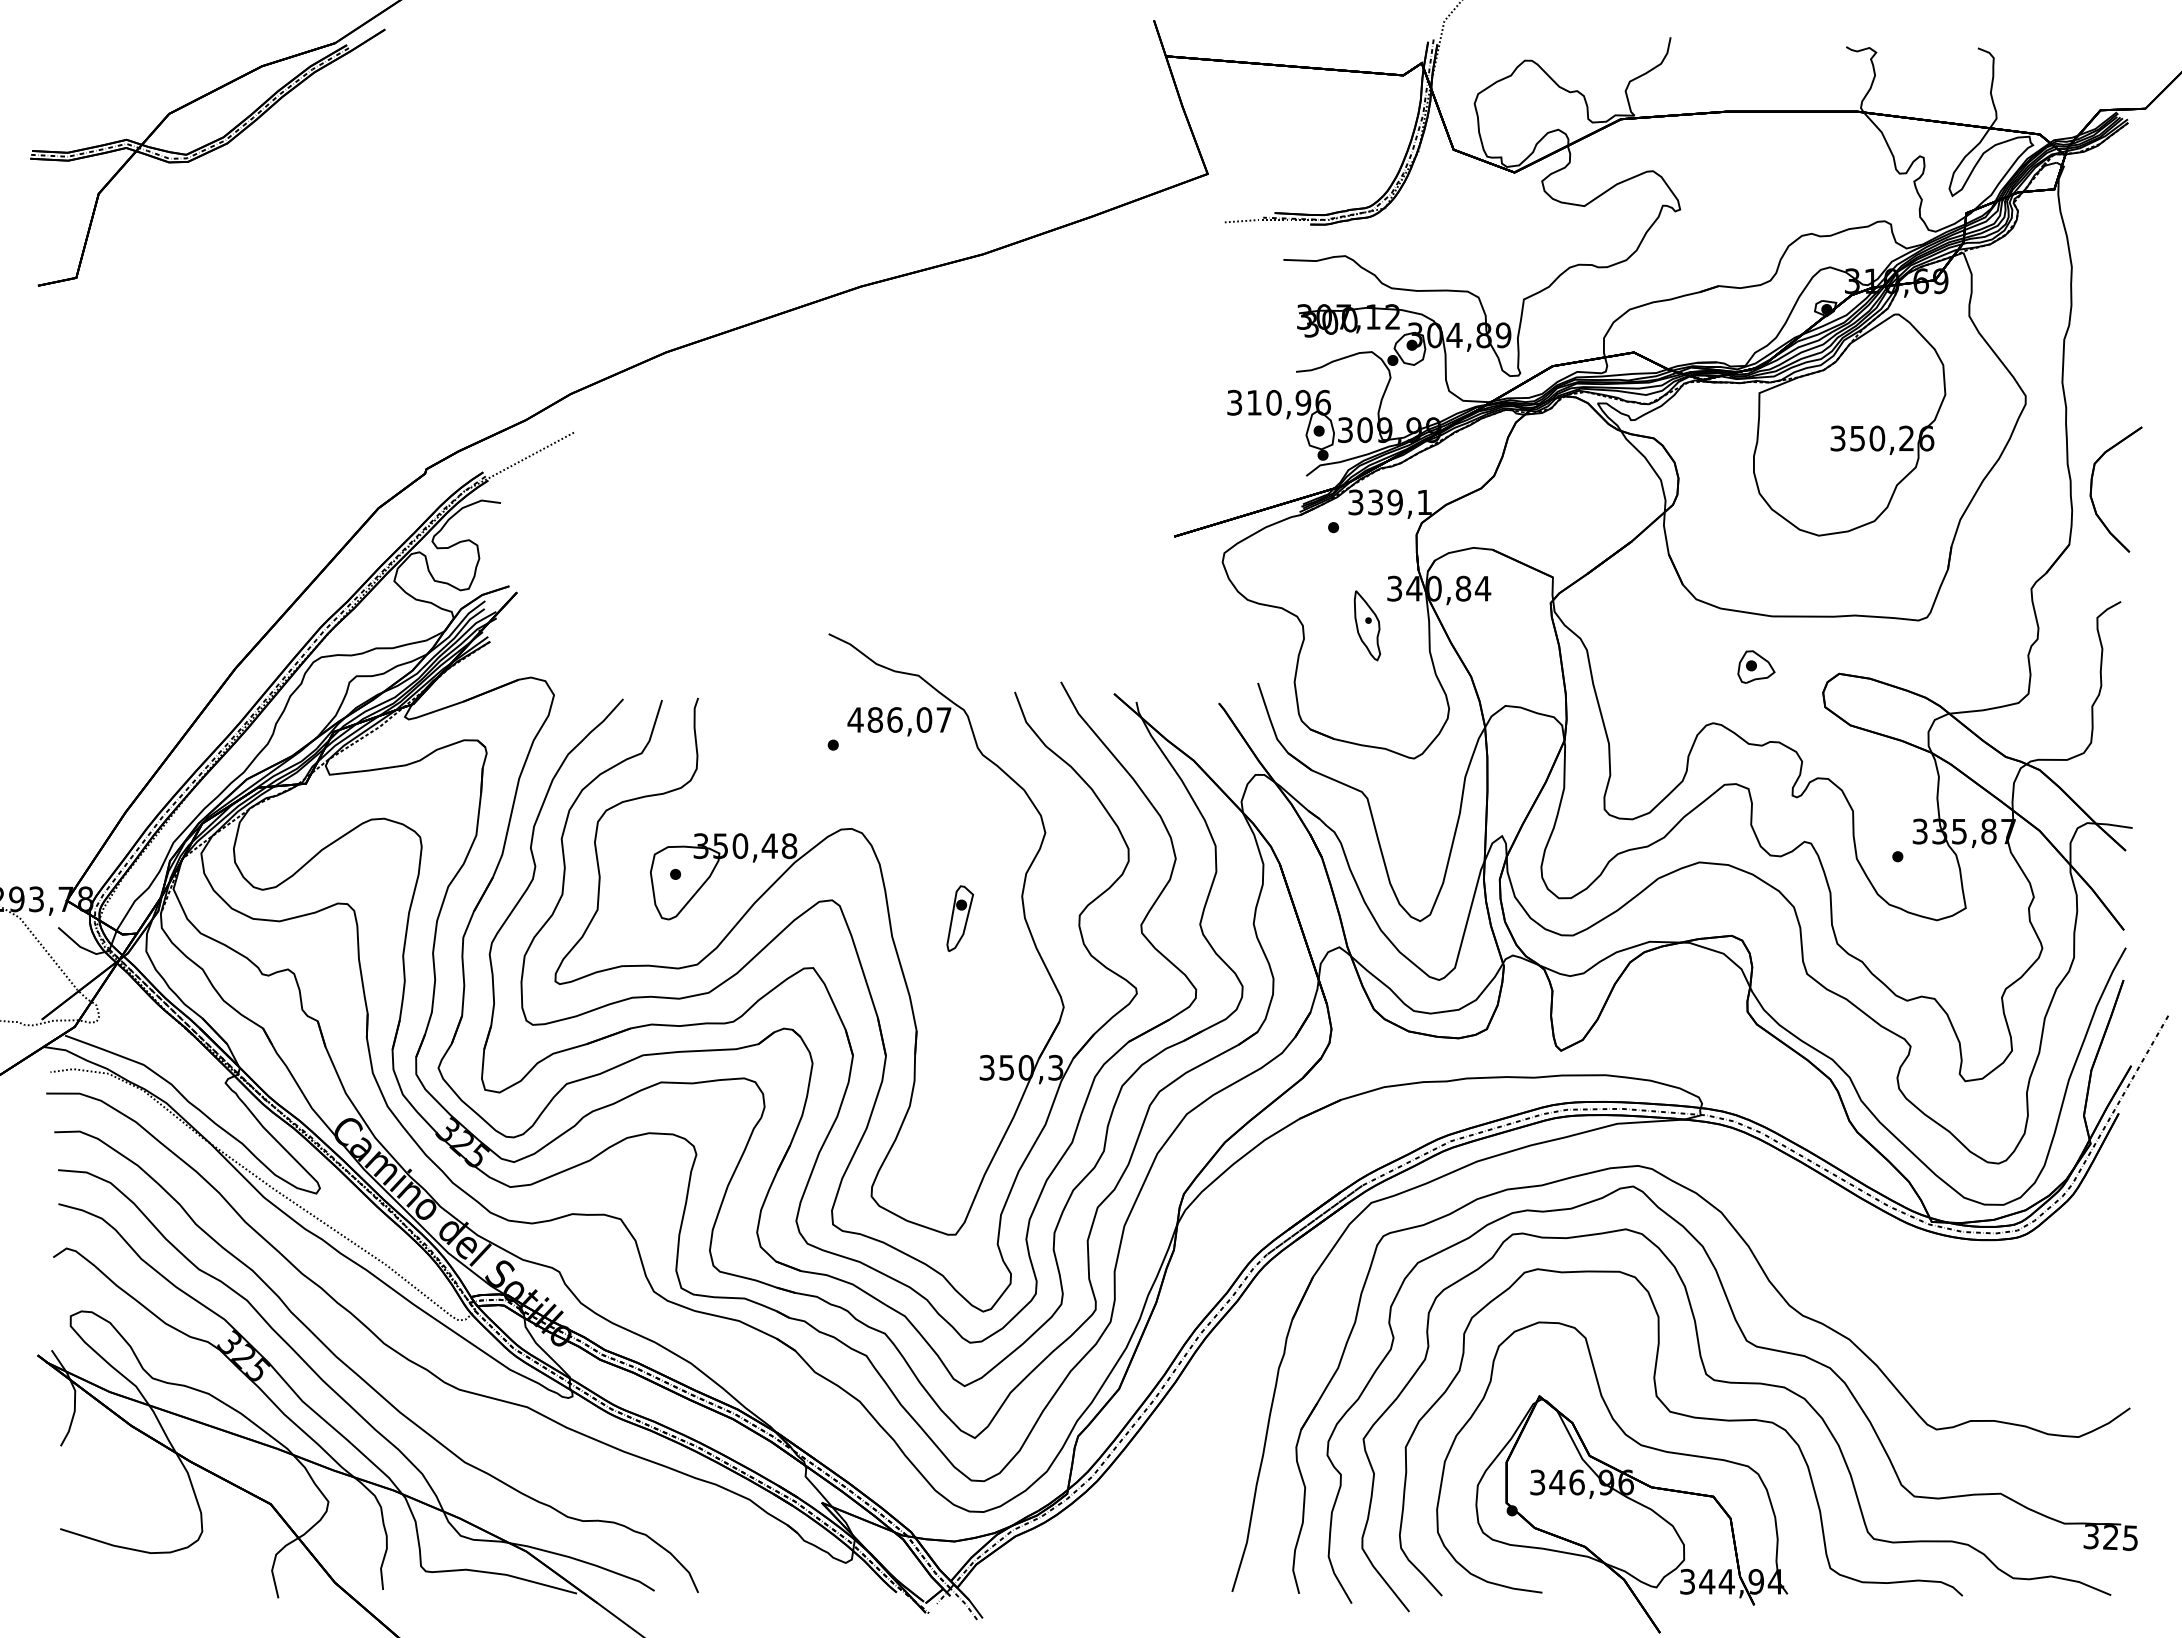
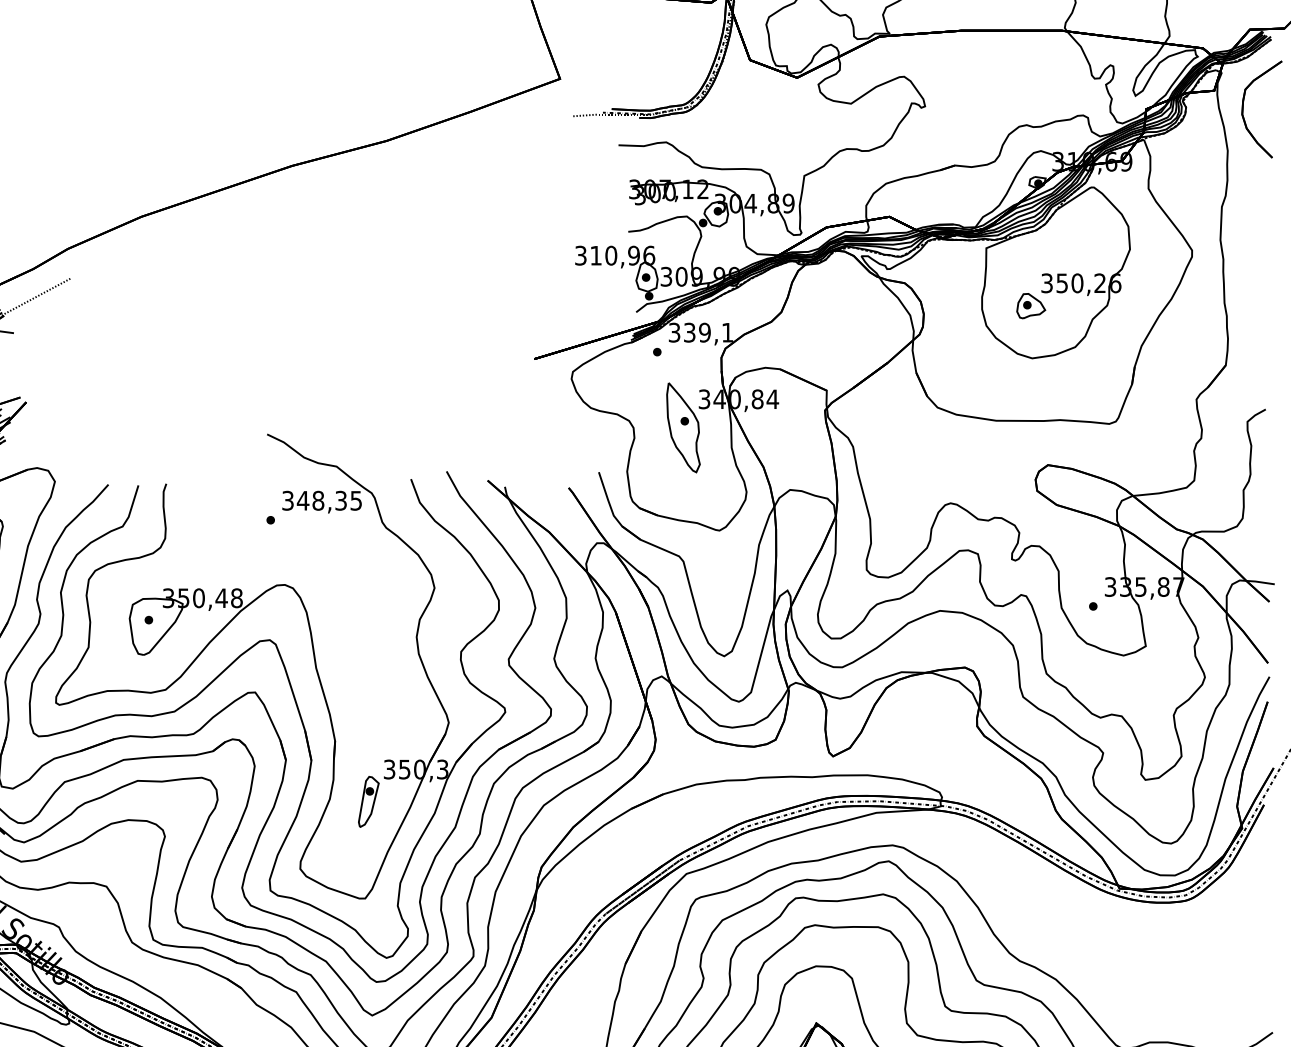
part: (2092, 488) -> (1243, 108), moved
part: (1367, 625) -> (683, 427), size x1.67
part: (1756, 666) -> (1031, 305), moved
text: (899, 719) -> (321, 500), 486,07 -> 348,35
part: (960, 918) -> (369, 801), moved

